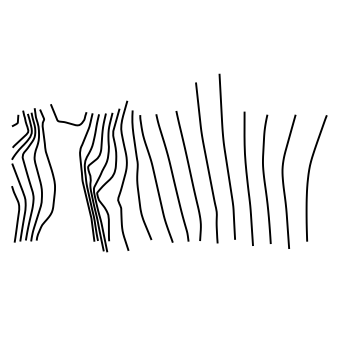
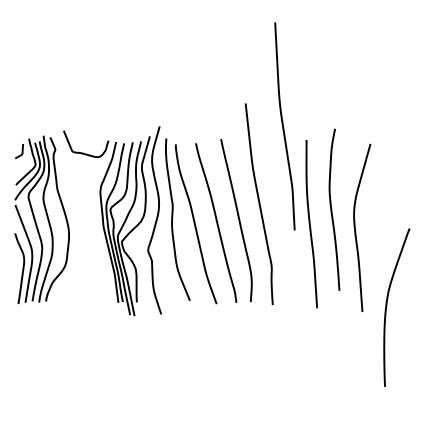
curve: (226, 156) -> (283, 126), moved
curve: (309, 176) -> (387, 305), moved
curve: (265, 178) -> (332, 208), moved

